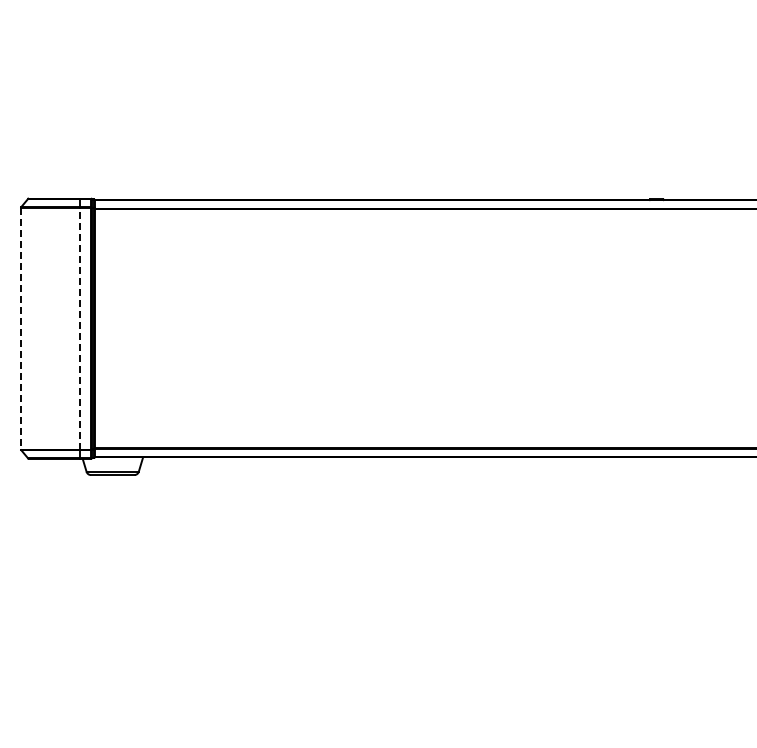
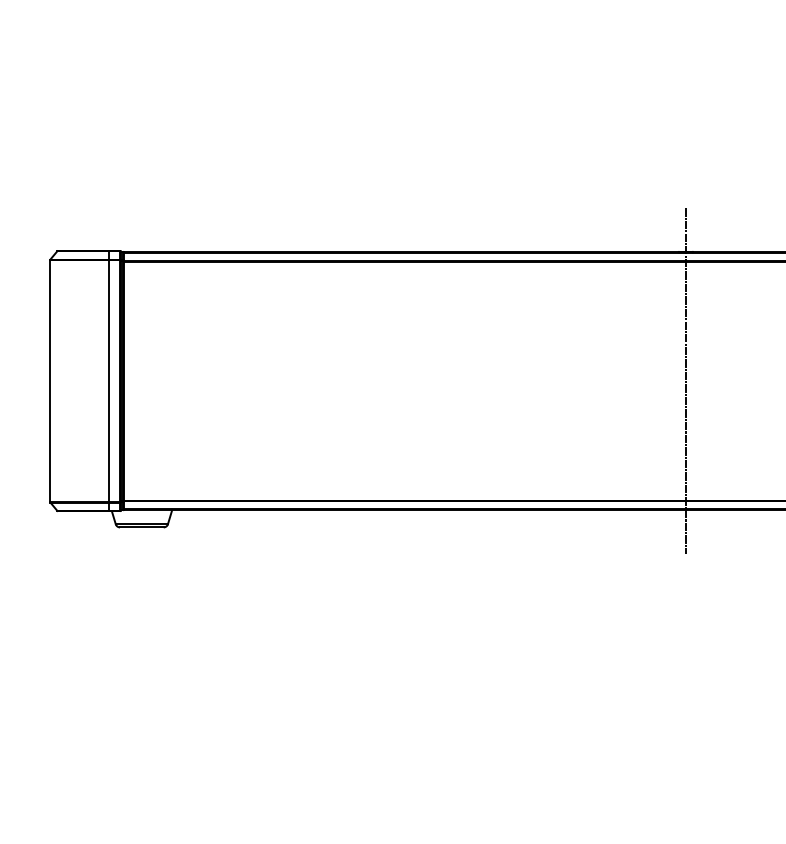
line: (656, 328) -> (685, 380), added
line: (21, 329) -> (50, 381), dashed -> solid
line: (80, 329) -> (109, 381), dashed -> solid

